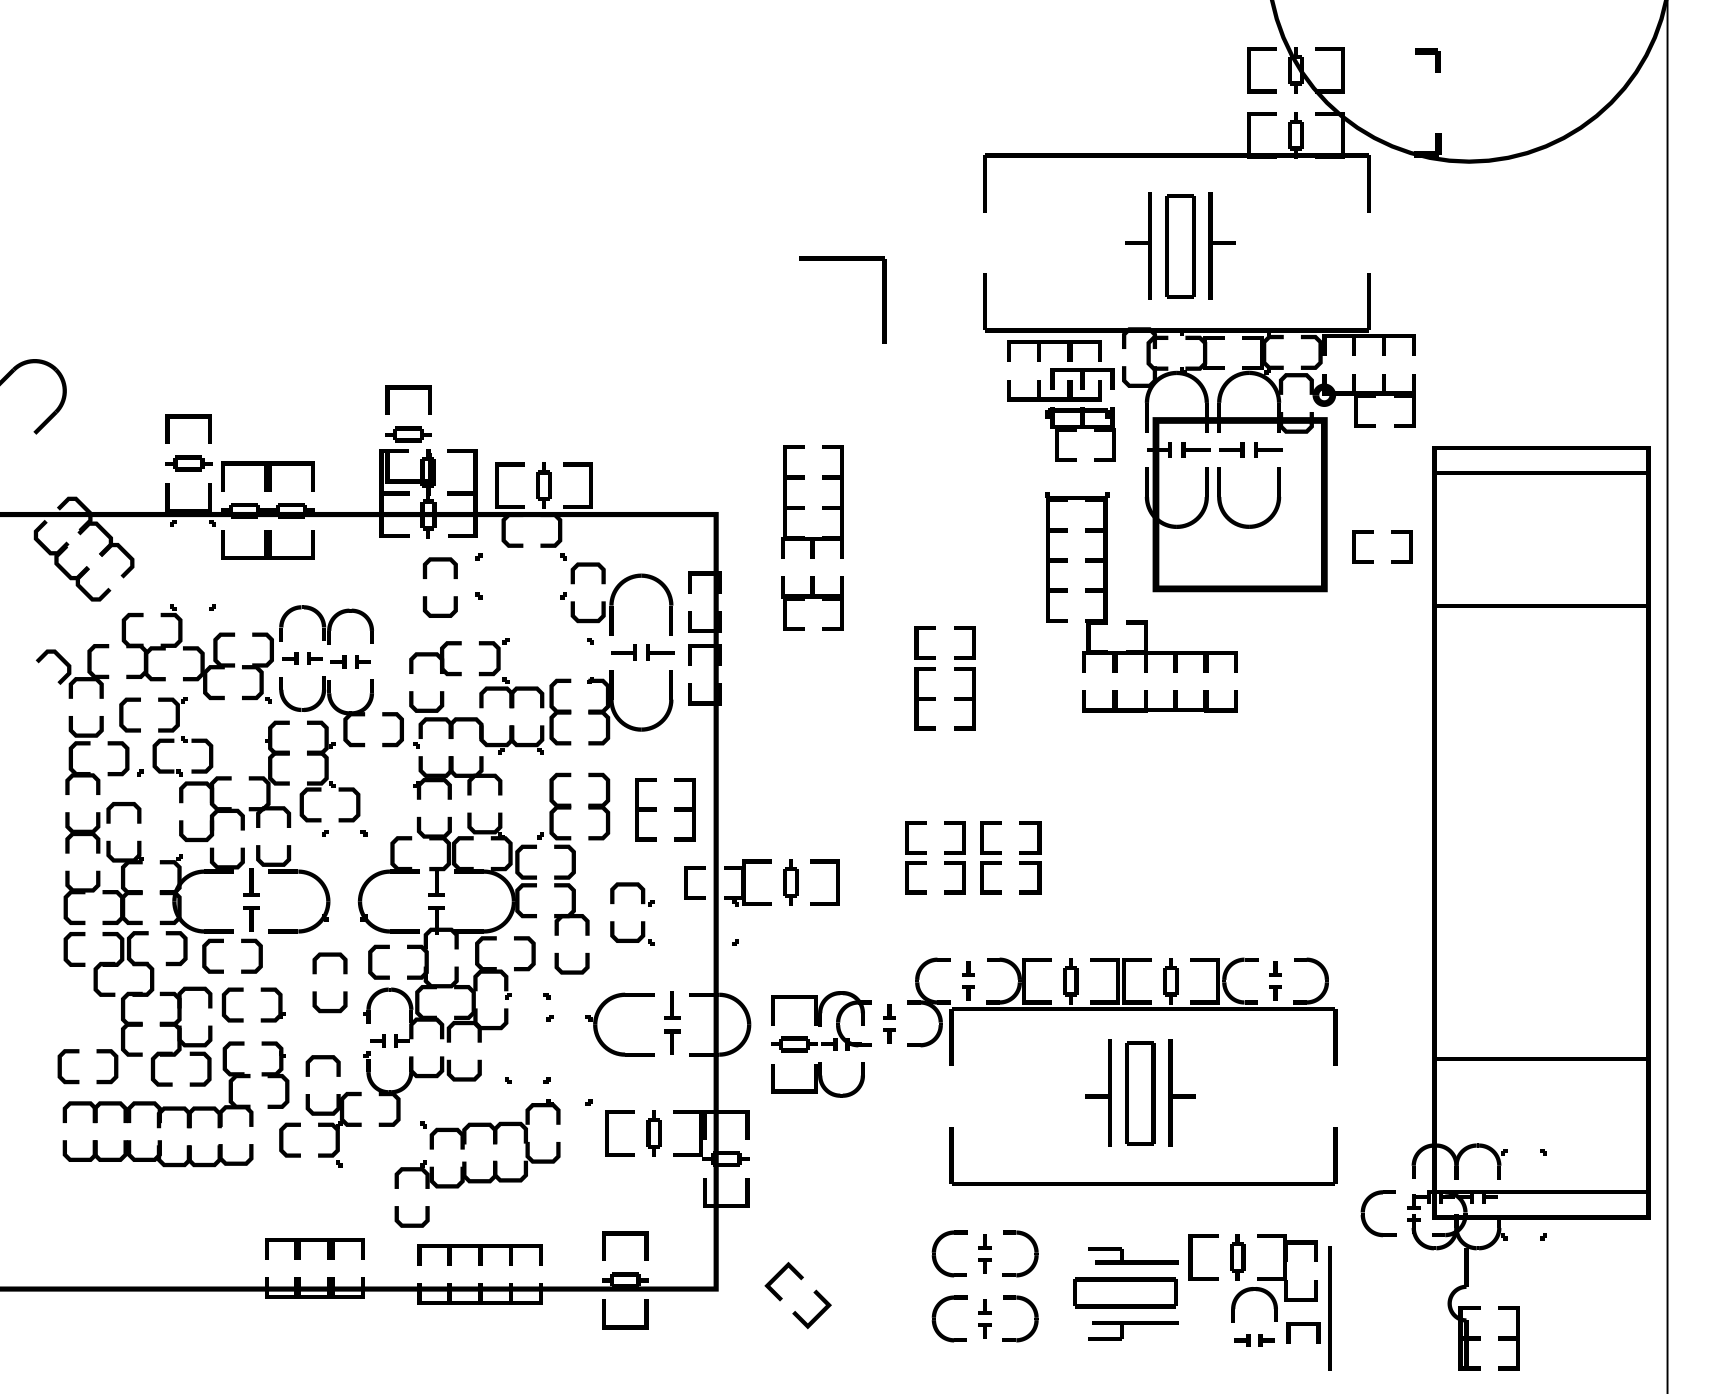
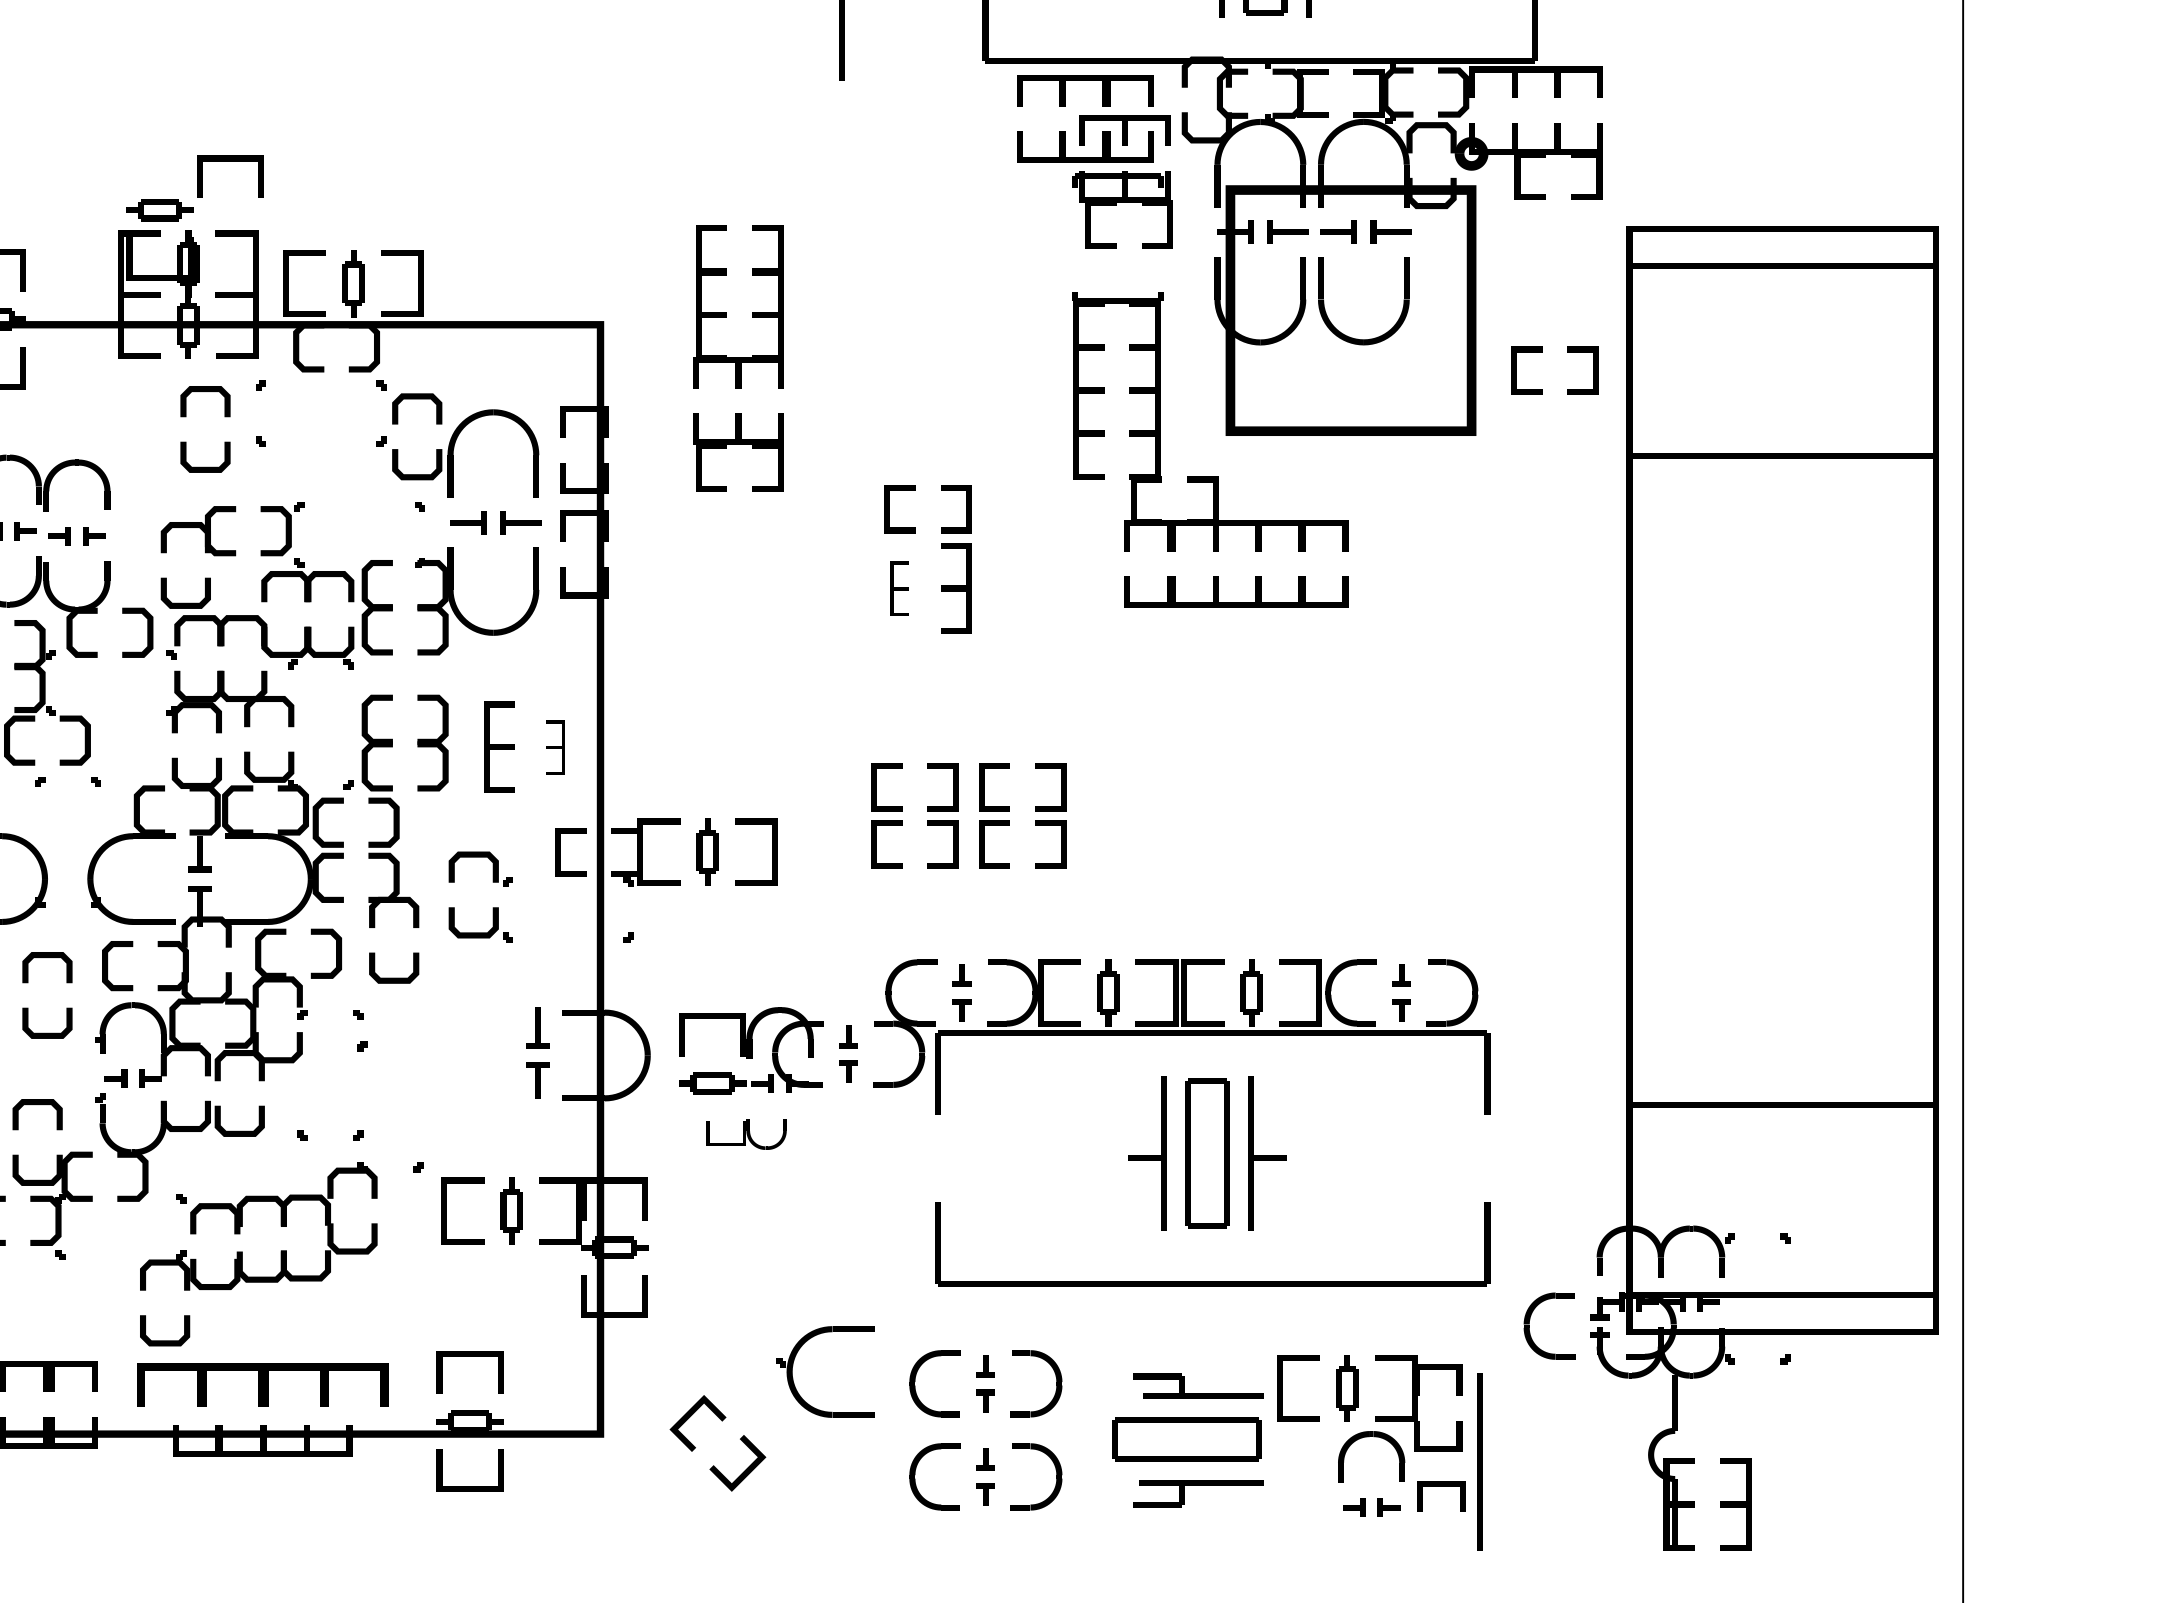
part: (408, 389) -> (230, 161), moved
part: (924, 698) -> (898, 588), size x0.6
part: (684, 809) -> (555, 747), size x0.6
part: (597, 1024) -> (792, 1371), moved
part: (817, 1079) -> (745, 1133), size x0.6
part: (479, 1254) -> (261, 1384), size x1.4

